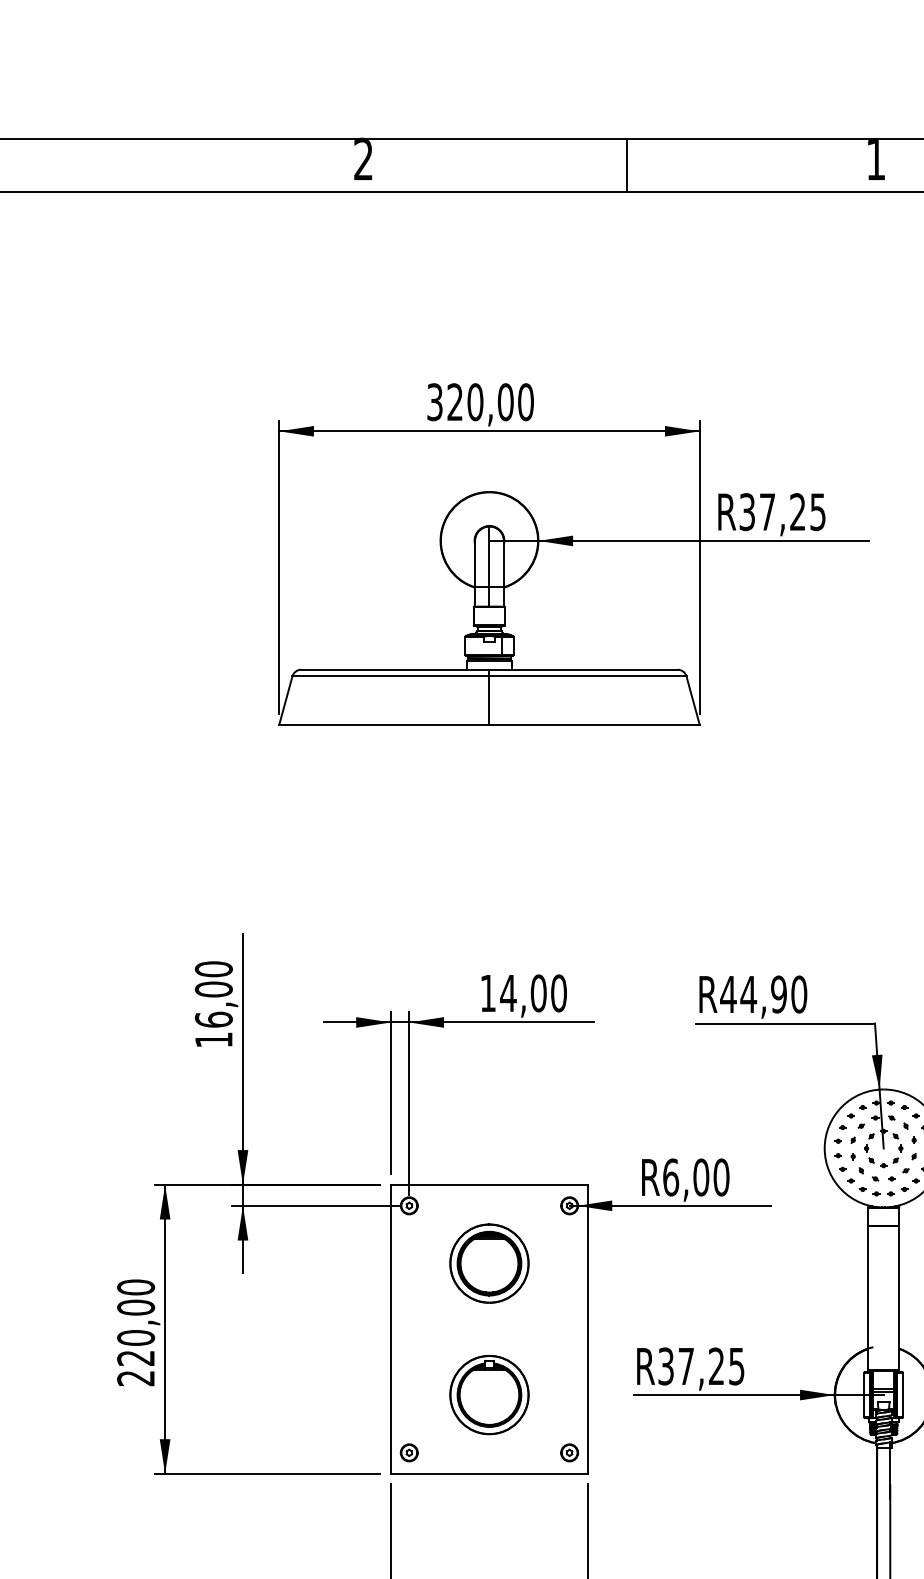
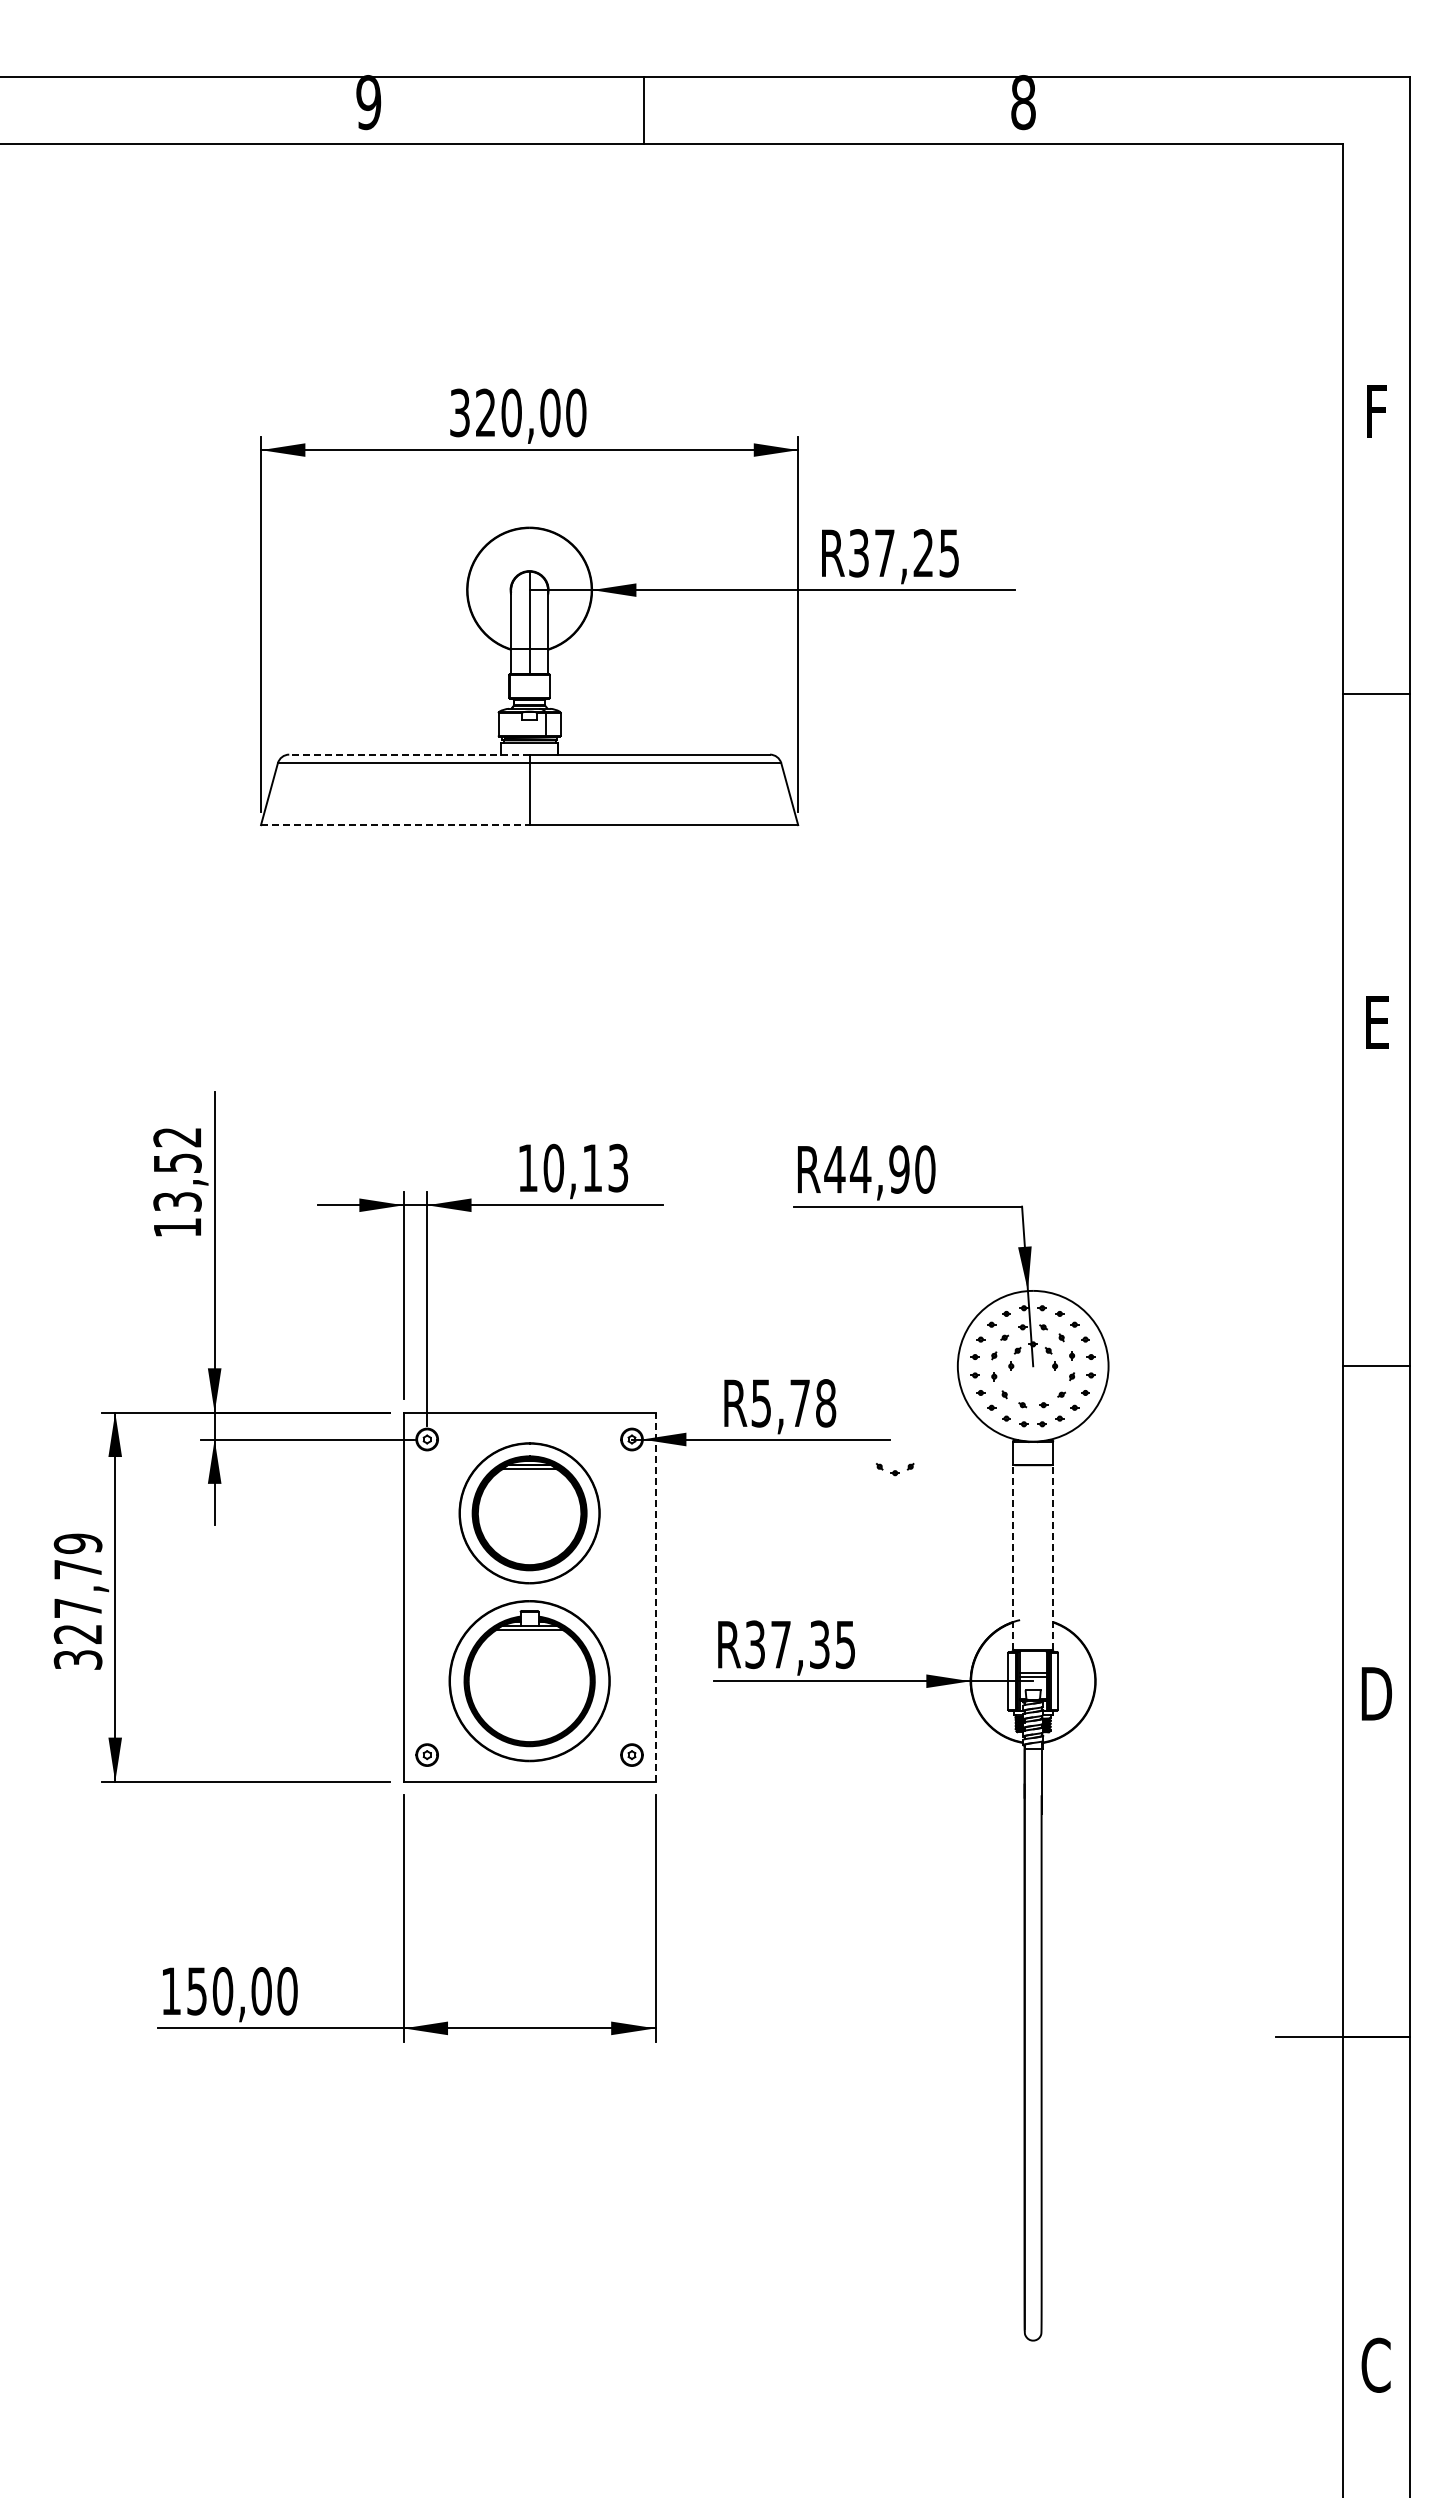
text: (363, 159) -> (368, 102), 2 -> 9
text: (876, 159) -> (1023, 102), 1 -> 8
line: (627, 164) -> (644, 109), moved
line: (394, 669) -> (408, 754), solid -> dashed
line: (384, 725) -> (395, 825), solid -> dashed
text: (533, 992) -> (585, 1167), 14,00 -> 10,13
text: (213, 994) -> (177, 1169), 16,00 -> 13,52
part: (883, 1162) -> (895, 1469), moved
text: (696, 1177) -> (793, 1403), R6,00 -> R5,78
part: (489, 1263) -> (529, 1513), size x1.4
line: (868, 1298) -> (1013, 1557), solid -> dashed
line: (899, 1298) -> (1053, 1557), solid -> dashed
line: (588, 1329) -> (655, 1597), solid -> dashed
text: (135, 1332) -> (77, 1601), 220,00 -> 327,79
text: (716, 1366) -> (819, 1644), R37,25 -> R37,35
part: (489, 1395) -> (529, 1681), size x1.6

